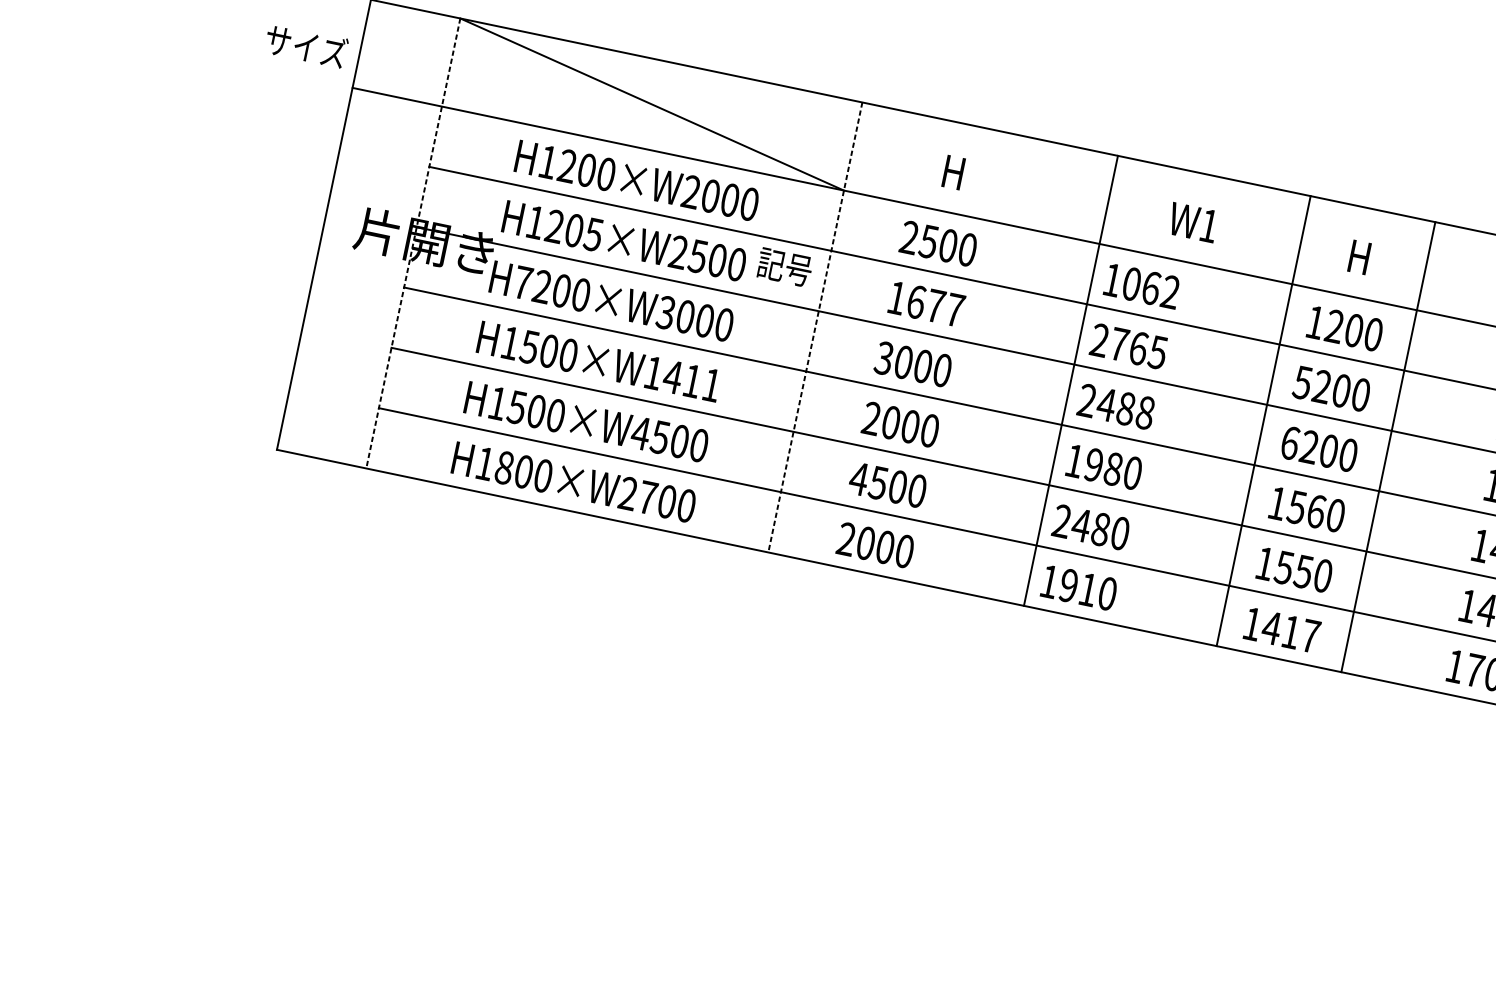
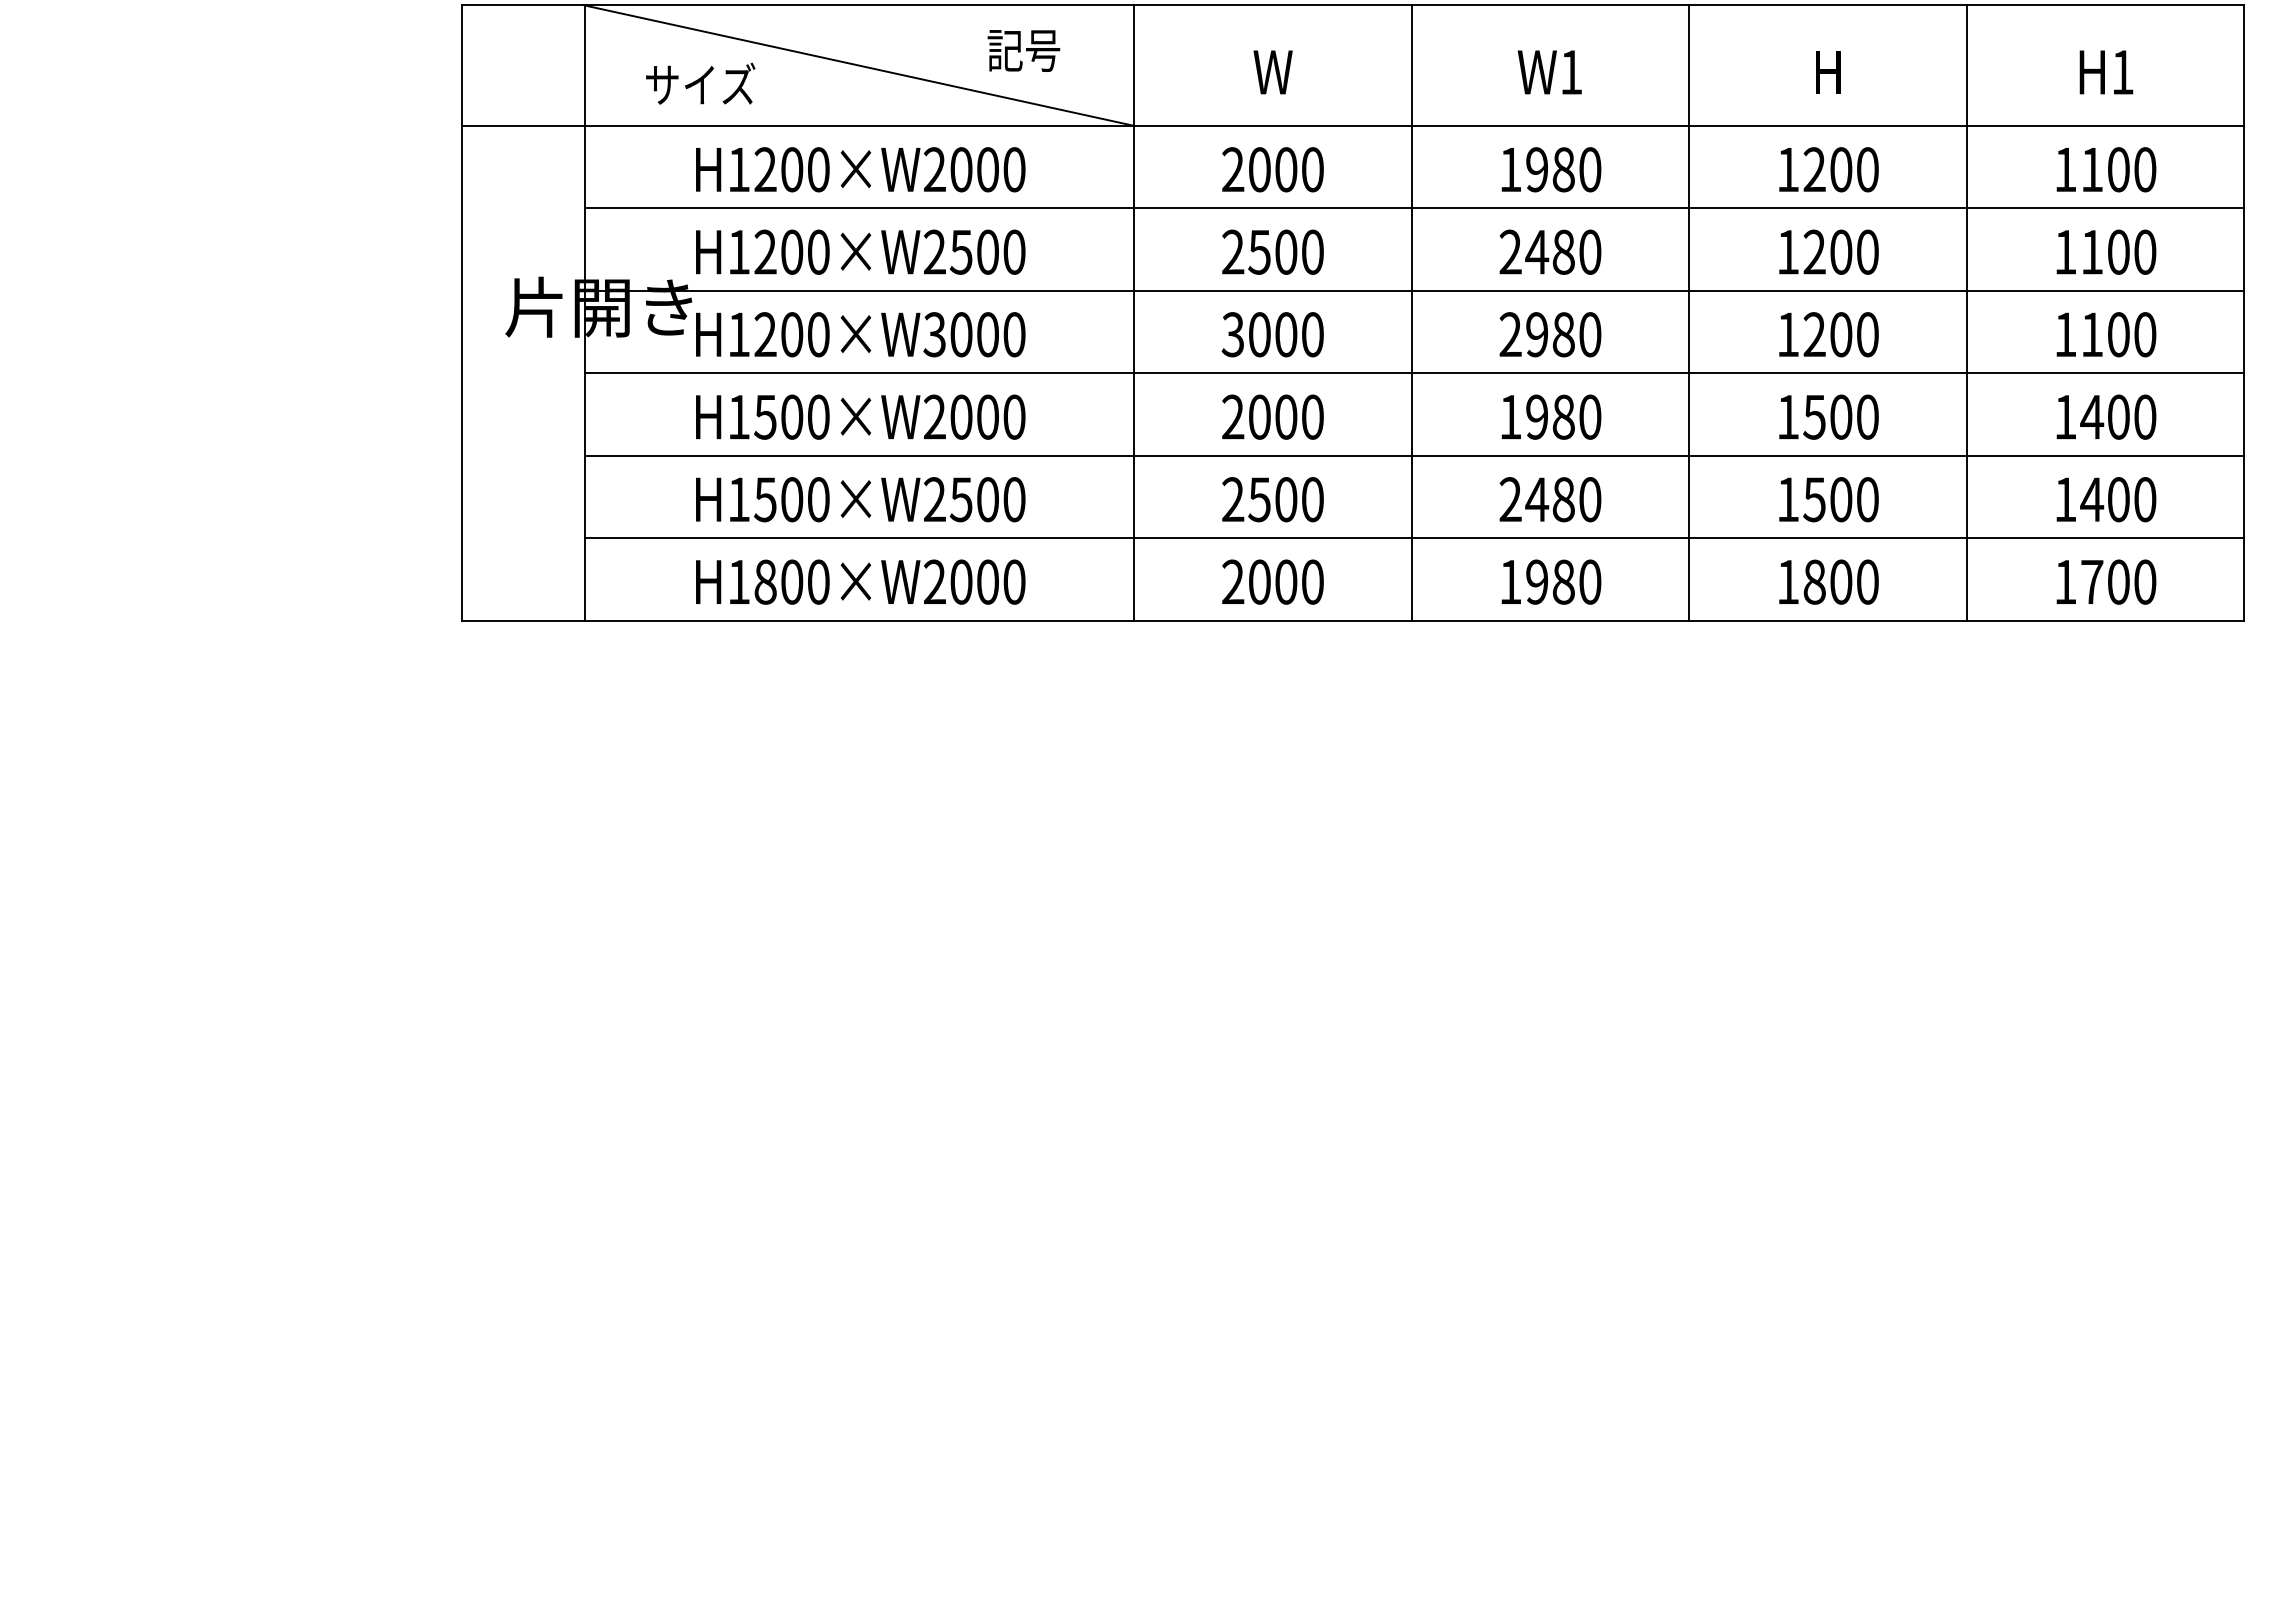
text: (306, 45) -> (700, 83), moved
text: (953, 172) -> (1272, 72), H -> W
text: (1192, 222) -> (1549, 72), moved
text: (593, 234) -> (818, 251), H1205×W2500 -> H1200×W2500
text: (928, 241) -> (1259, 169), 2500 -> 2000
line: (413, 243) -> (584, 313), dashed -> solid
text: (784, 267) -> (1023, 50), moved
text: (523, 282) -> (739, 334), H7200×W3000 -> H1200×W3000
text: (1151, 287) -> (1563, 169), 1062 -> 1980
text: (925, 303) -> (1272, 251), 1677 -> 2500
line: (815, 327) -> (1134, 313), dashed -> solid
text: (1138, 347) -> (1563, 251), 2765 -> 2480
text: (682, 378) -> (974, 416), H1500×W1411 -> H1500×W2000
line: (1070, 380) -> (1411, 312), moved
text: (1302, 382) -> (1787, 252), 5200 -> 1200
text: (1125, 408) -> (1563, 334), 2488 -> 2980
line: (1263, 420) -> (1689, 312), moved
text: (640, 433) -> (934, 499), H1500×W4500 -> H1500×W2500
text: (1290, 443) -> (1788, 334), 6200 -> 1200
line: (1388, 446) -> (1966, 312), moved
text: (859, 478) -> (1233, 499), 4500 -> 2500
text: (647, 497) -> (961, 581), H1800×W2700 -> H1800×W2000
text: (1316, 511) -> (1841, 416), 1560 -> 1500
text: (1303, 571) -> (1840, 499), 1550 -> 1500
text: (1088, 589) -> (1563, 581), 1910 -> 1980
text: (1290, 631) -> (1840, 581), 1417 -> 1800

